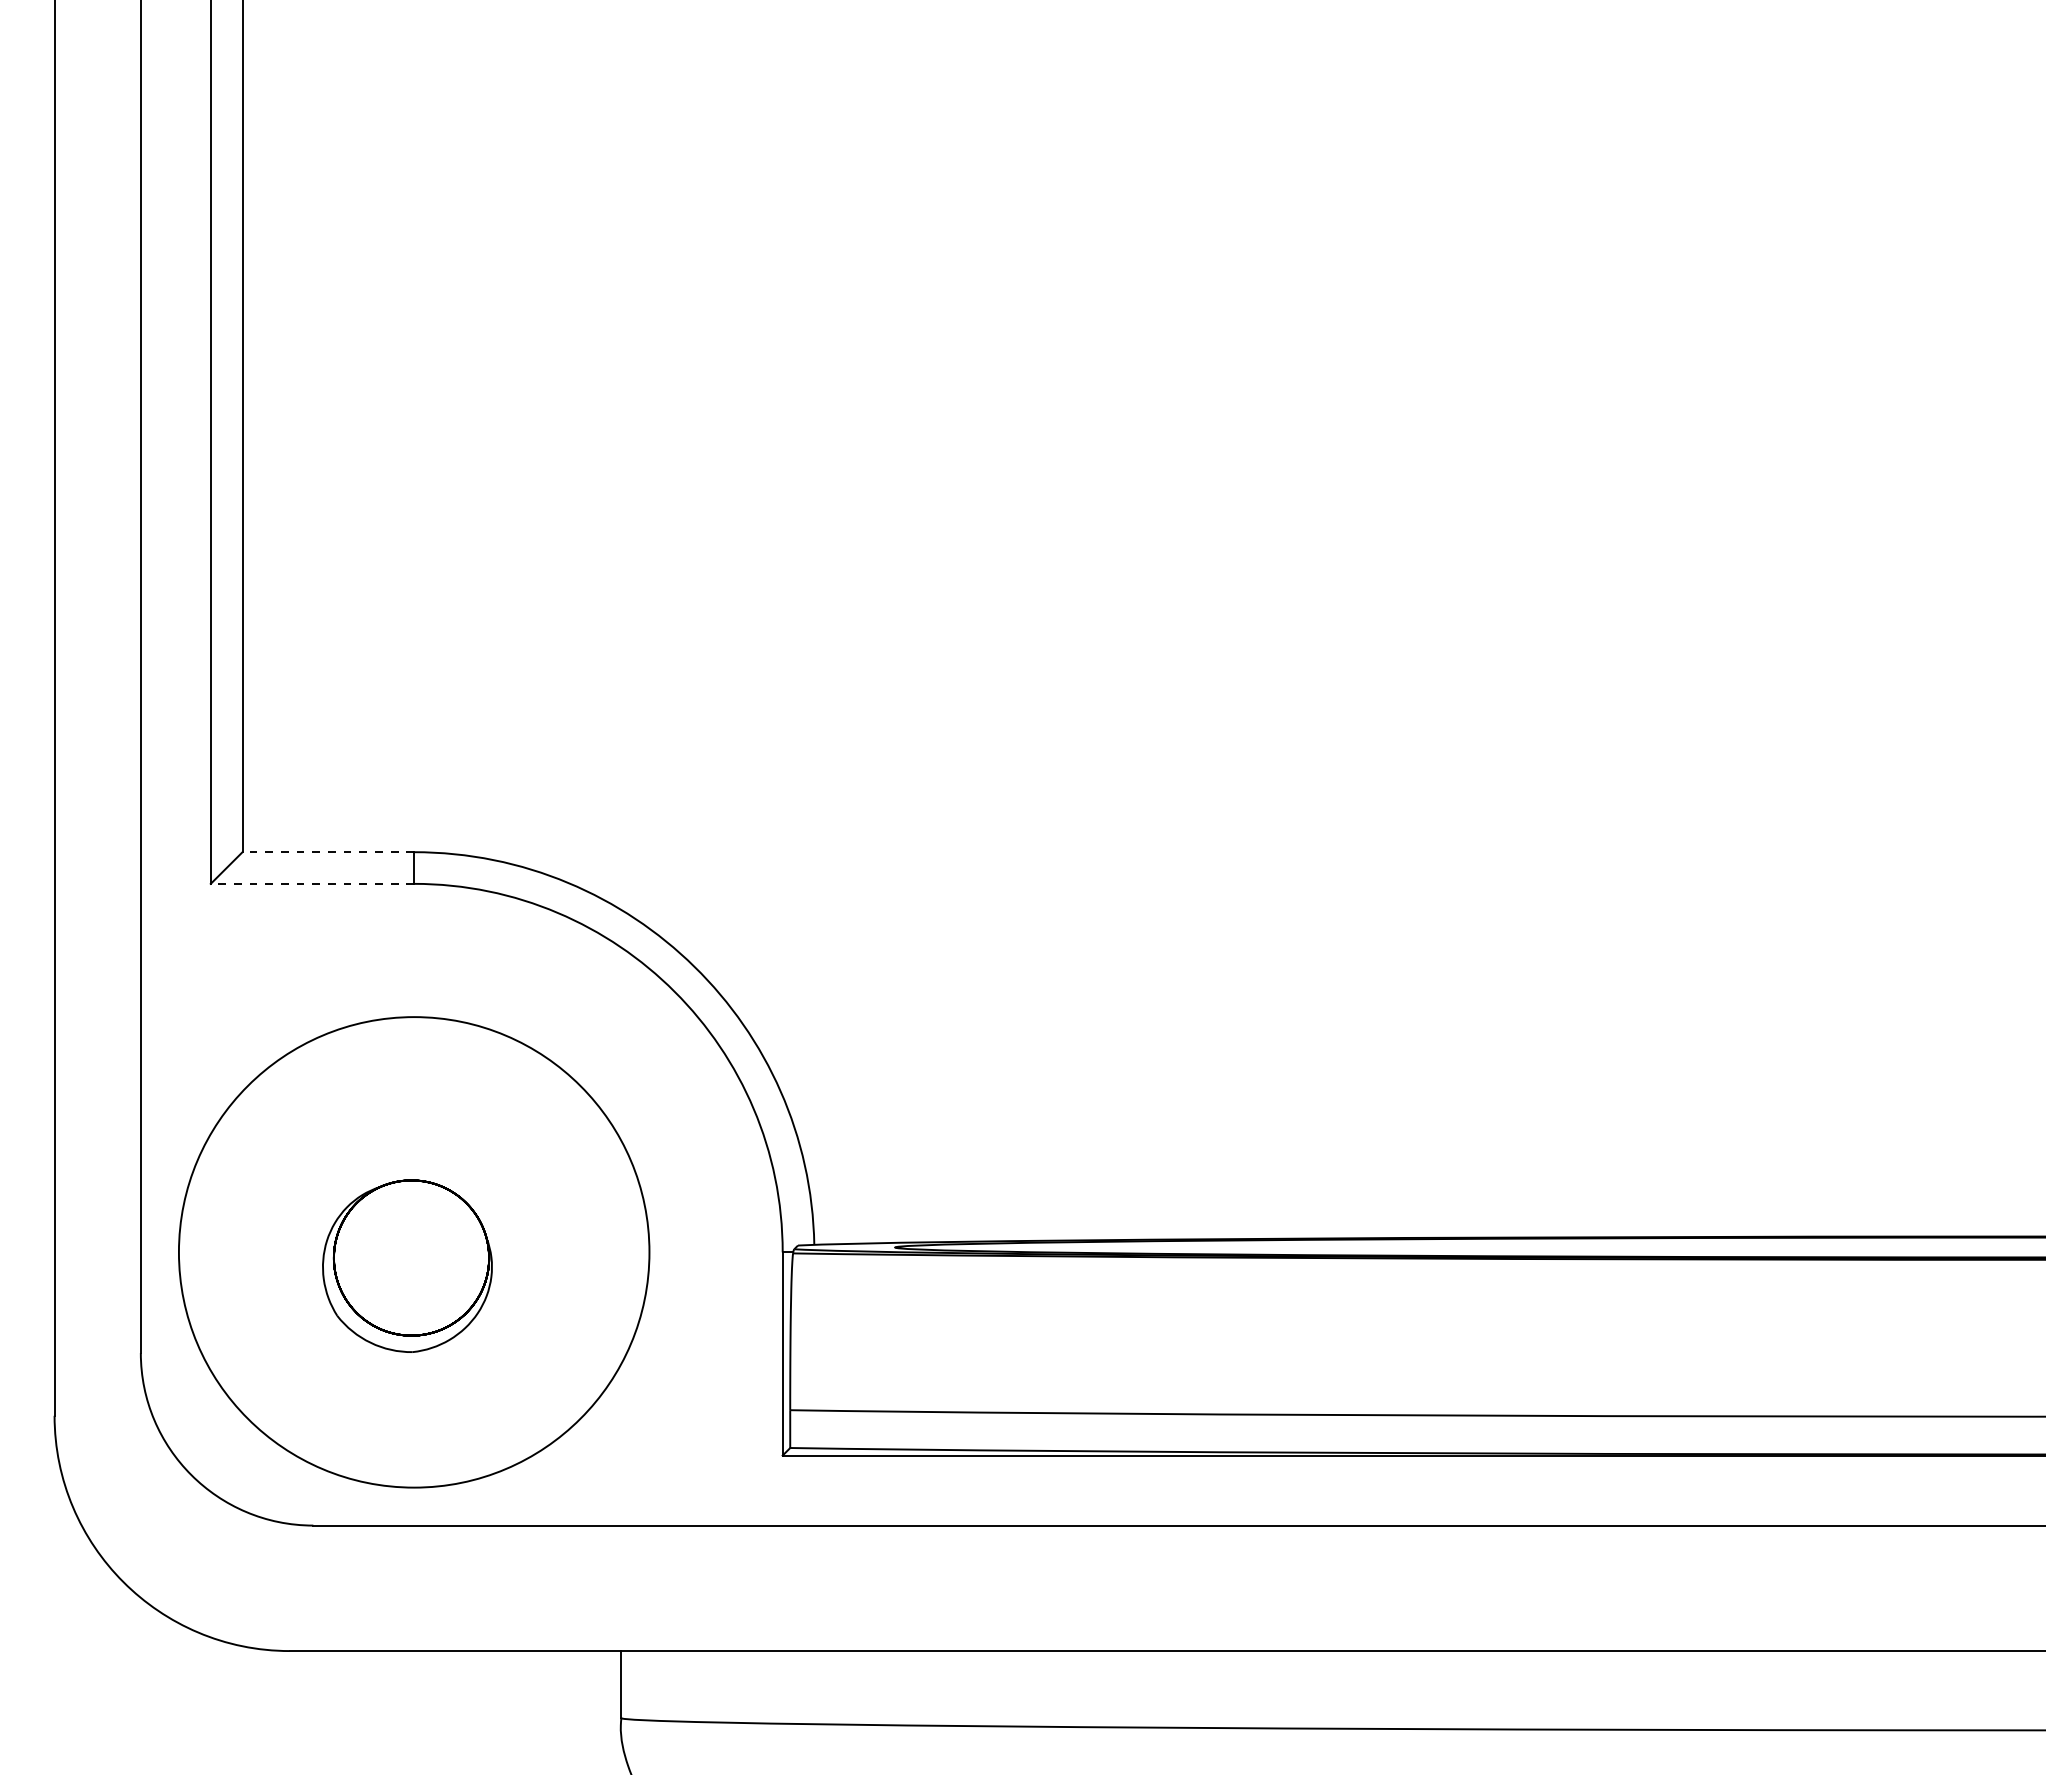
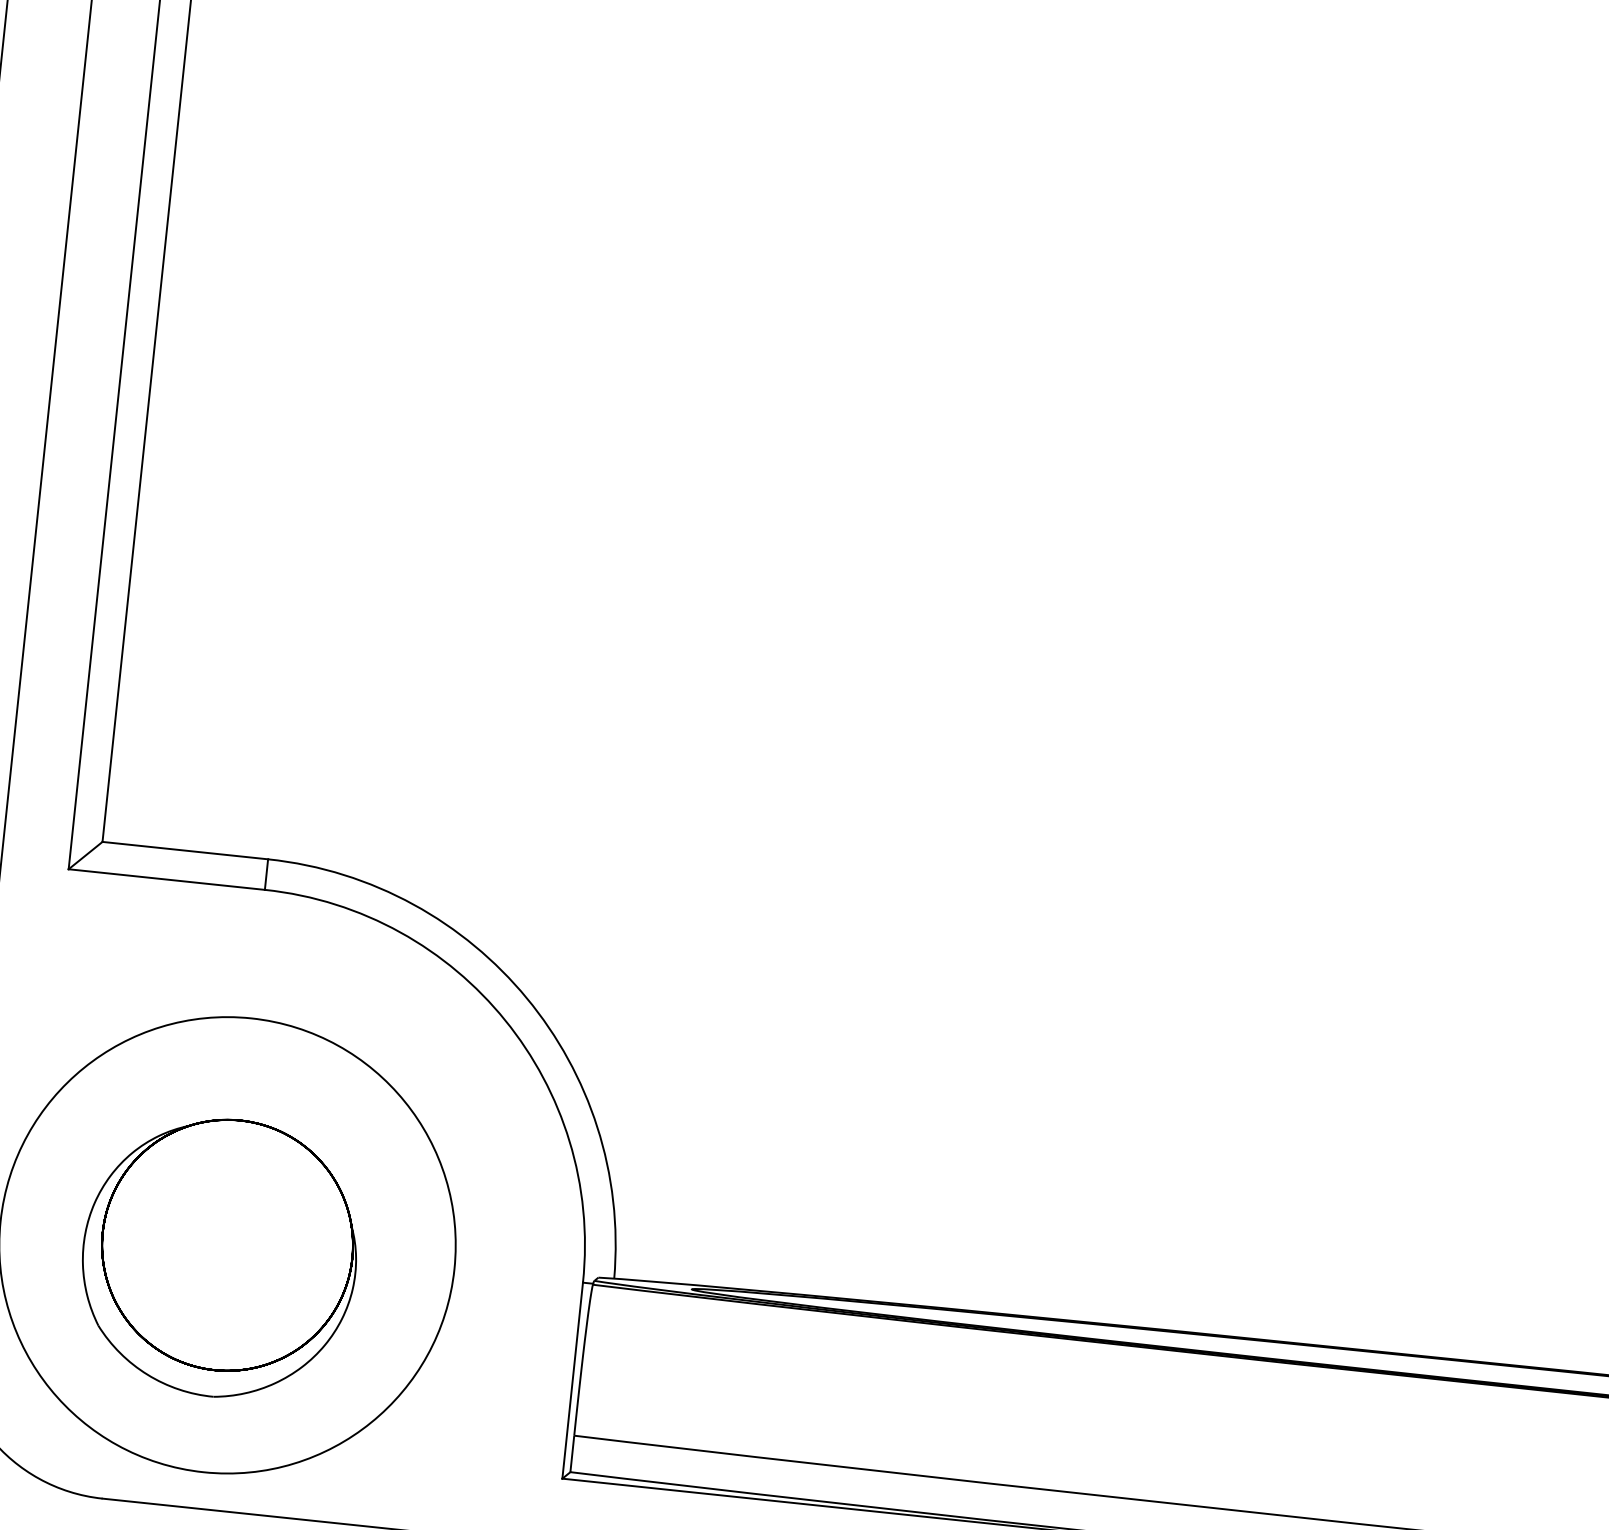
line: (328, 852) -> (185, 850), dashed -> solid
line: (312, 883) -> (166, 879), dashed -> solid
part: (407, 1266) -> (219, 1258), size x1.67

